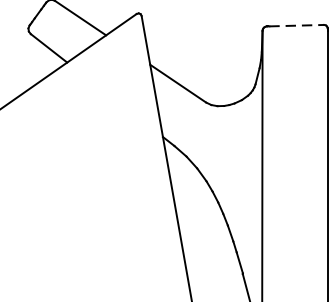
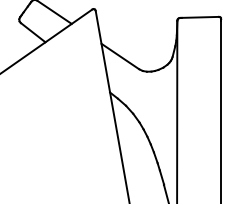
line: (296, 25) -> (200, 17), dashed -> solid

